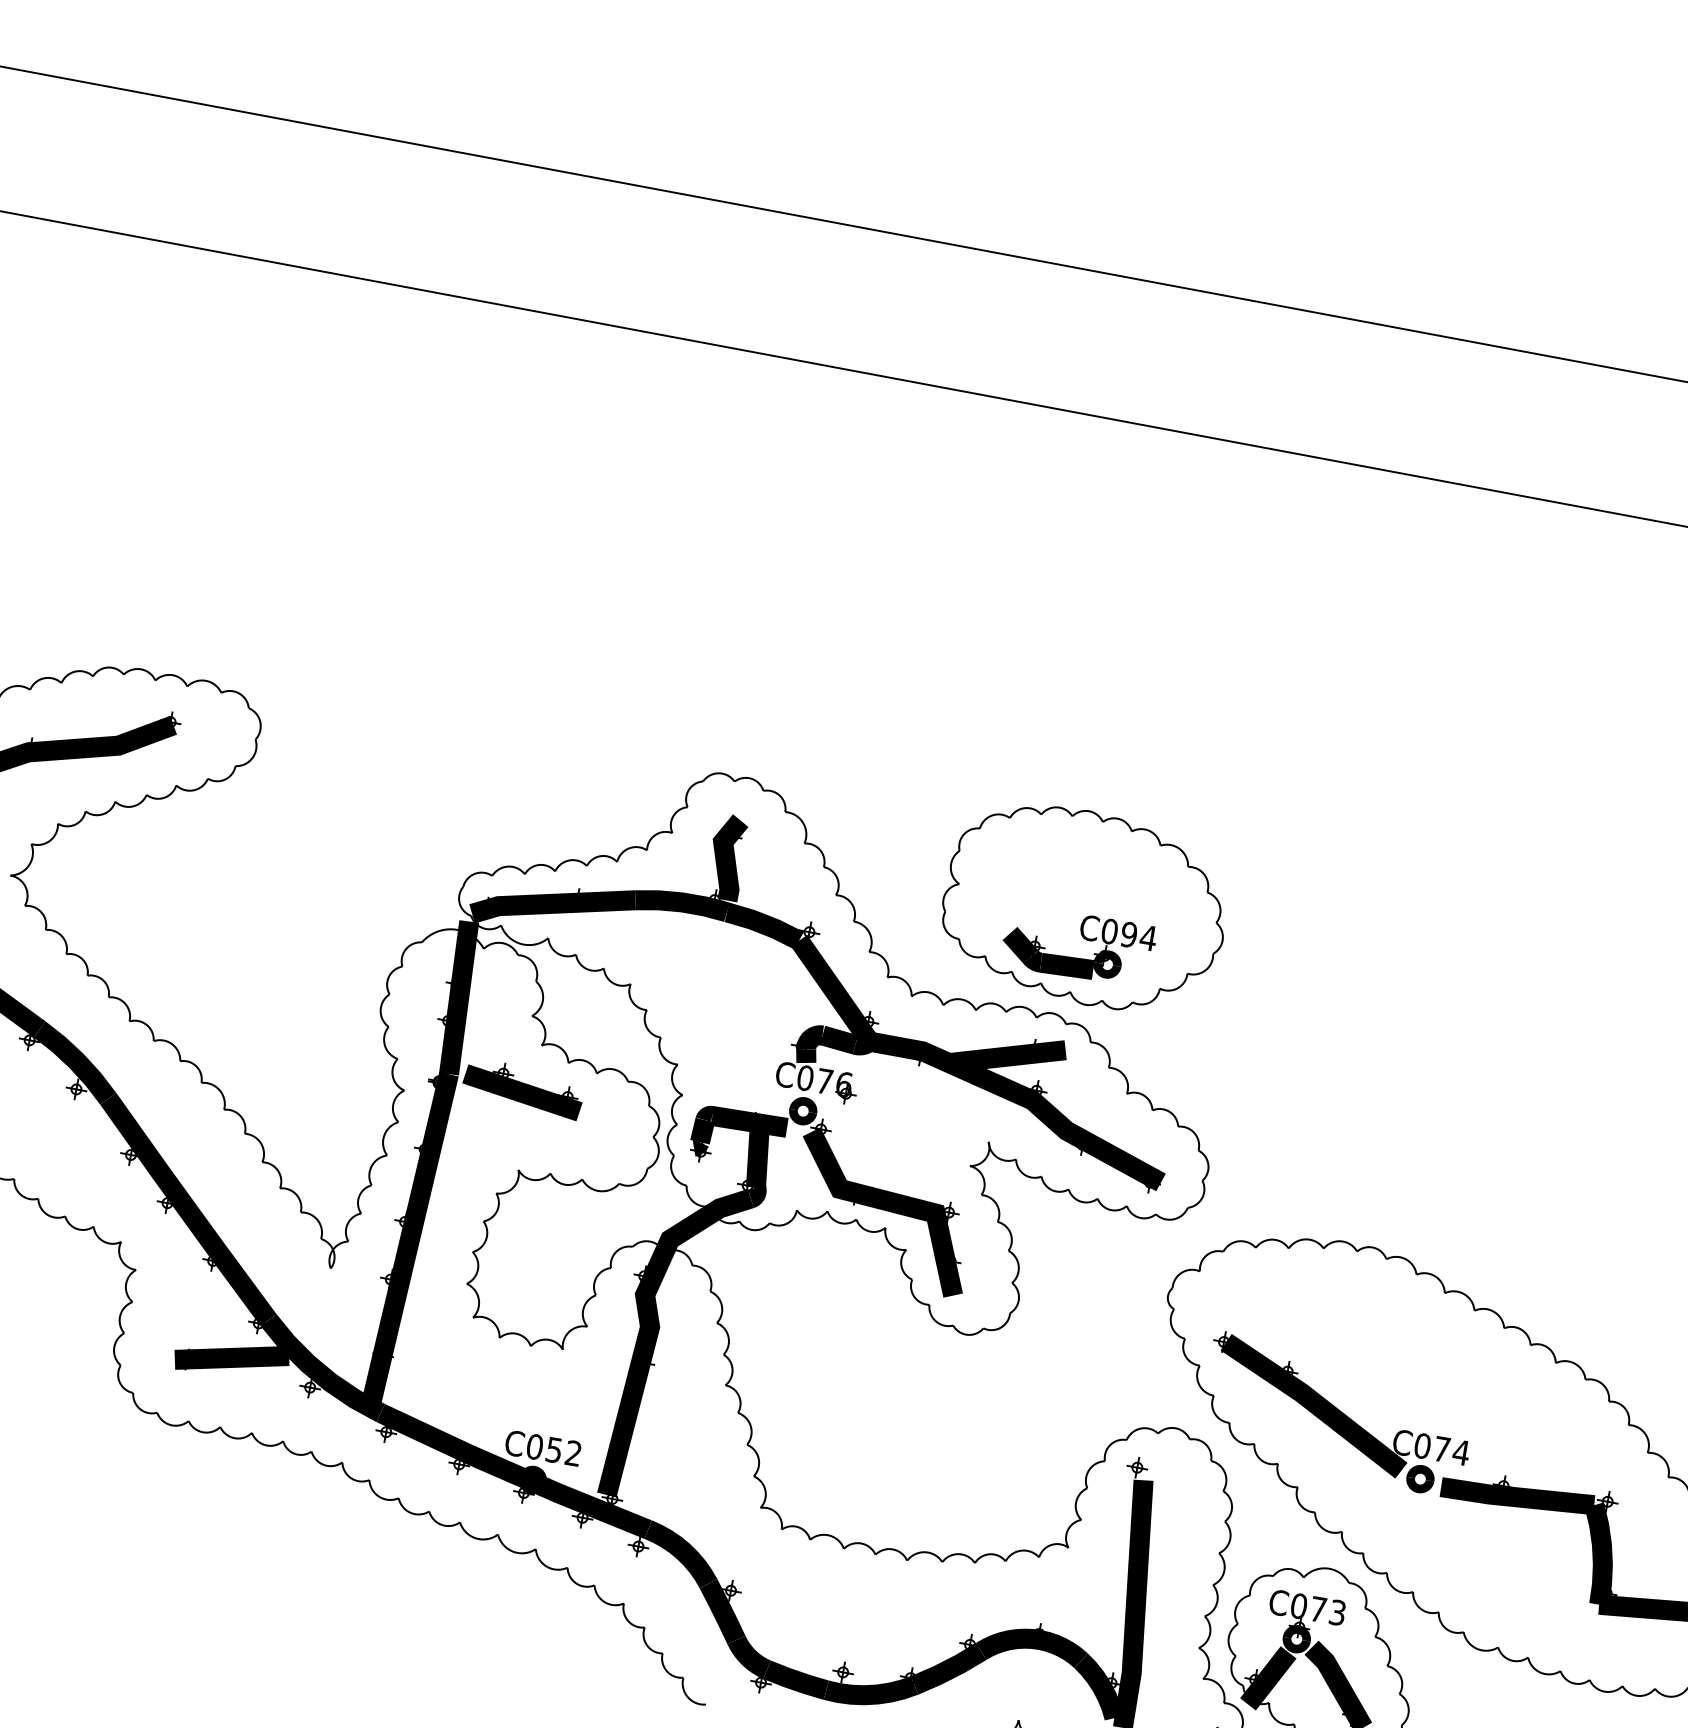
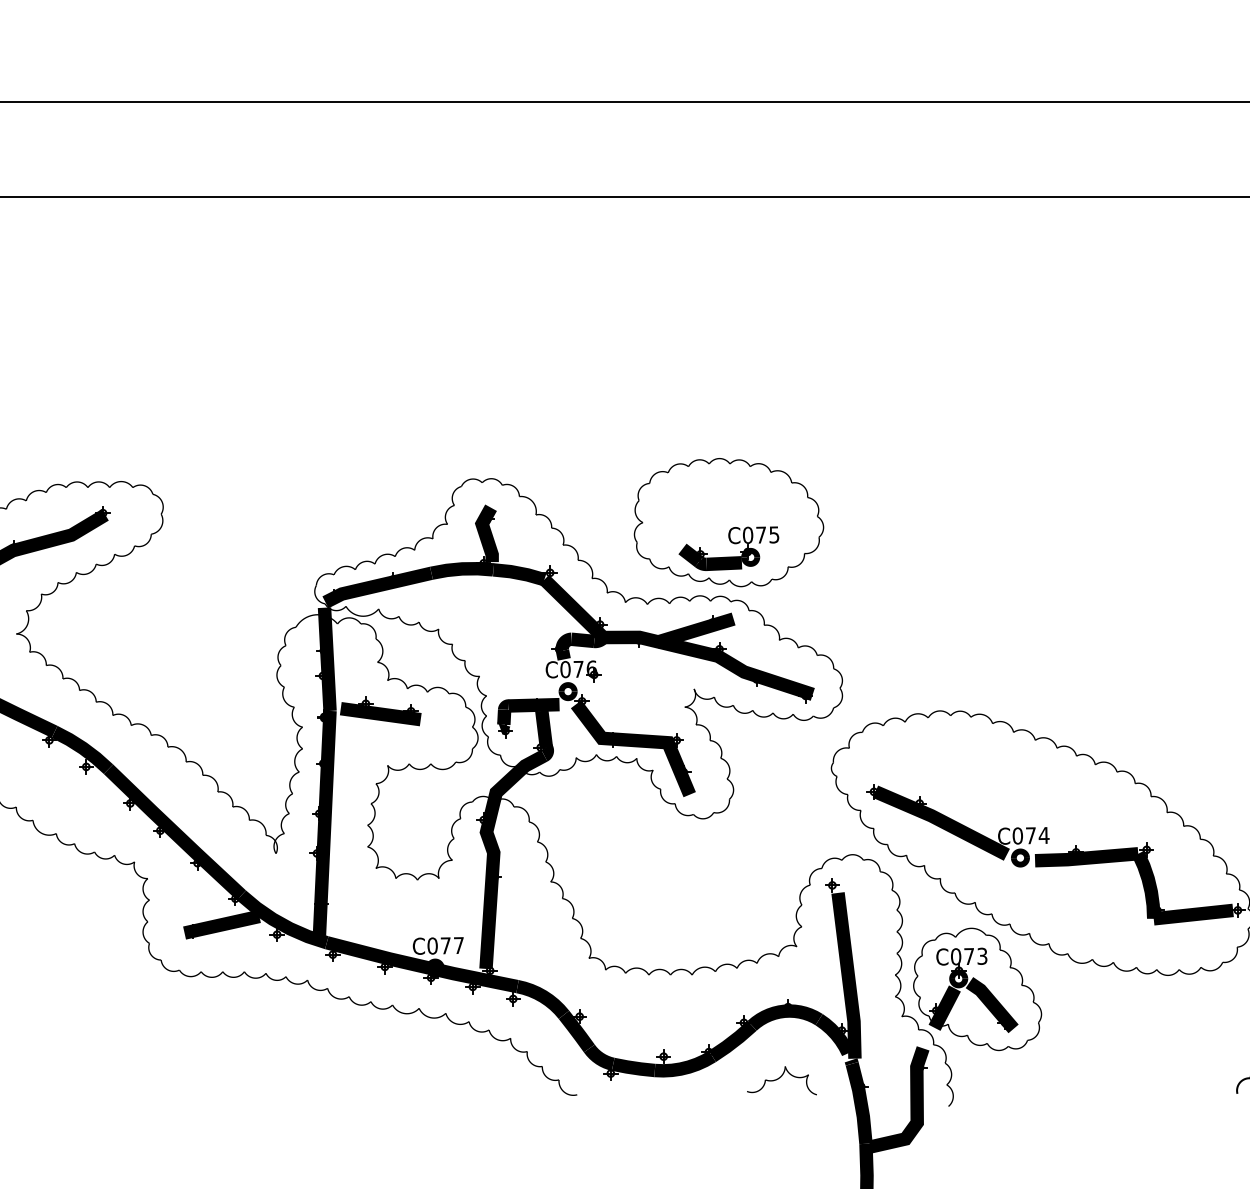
text: (1138, 935) -> (767, 534), C094 -> C075
text: (562, 1451) -> (451, 945), C052 -> C077

